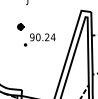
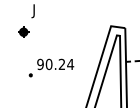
part: (20, 26) -> (23, 31), moved

